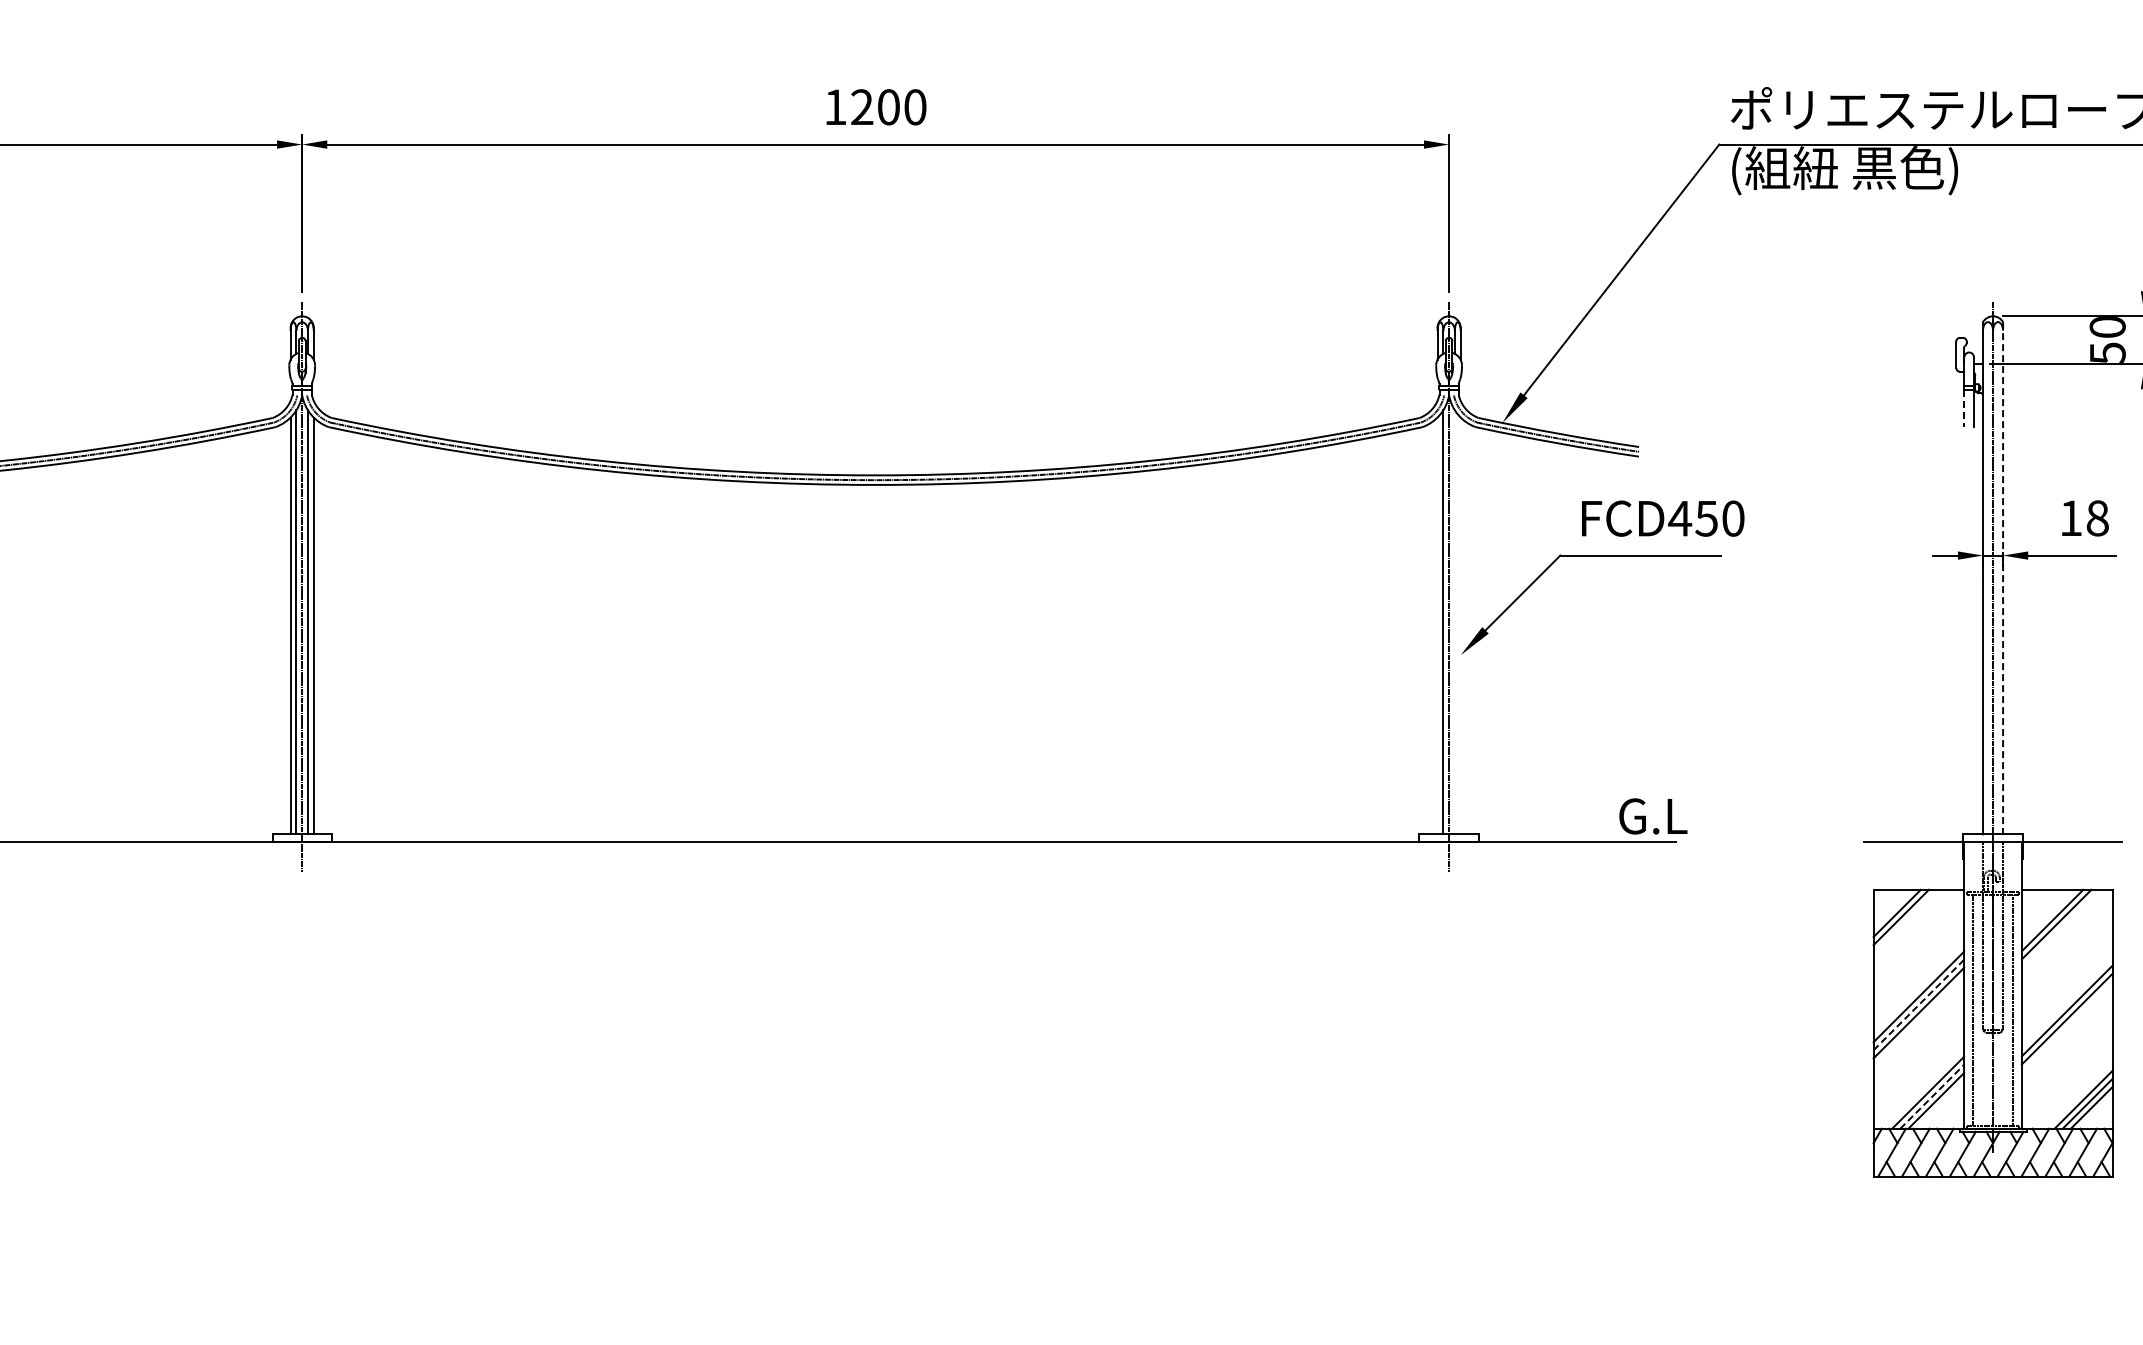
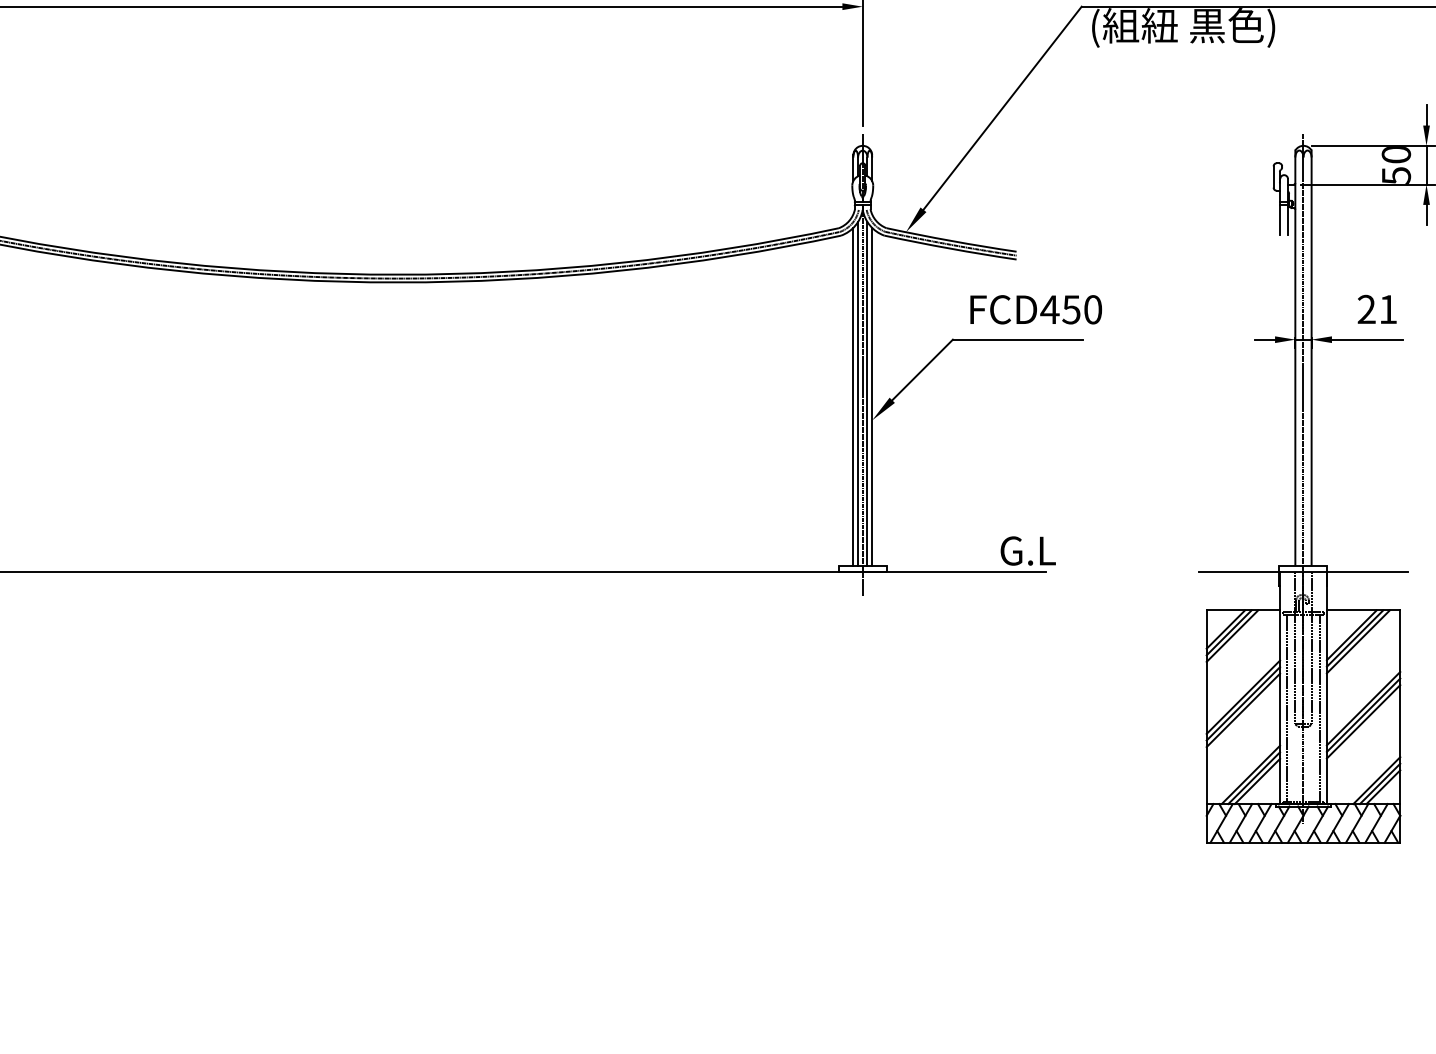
line: (1964, 408) -> (1280, 220), dashed -> solid
text: (2084, 518) -> (1377, 309), 18 -> 21
line: (2003, 578) -> (1311, 358), dashed -> solid
line: (1454, 622) -> (867, 393), added
line: (1437, 625) -> (853, 396), added
line: (1460, 625) -> (872, 396), added
line: (1905, 921) -> (1232, 636), added
line: (2060, 928) -> (1358, 641), added
line: (1919, 1004) -> (1243, 703), dashed -> solid
line: (2066, 1026) -> (1362, 721), added
line: (1932, 1096) -> (1254, 777), dashed -> solid

